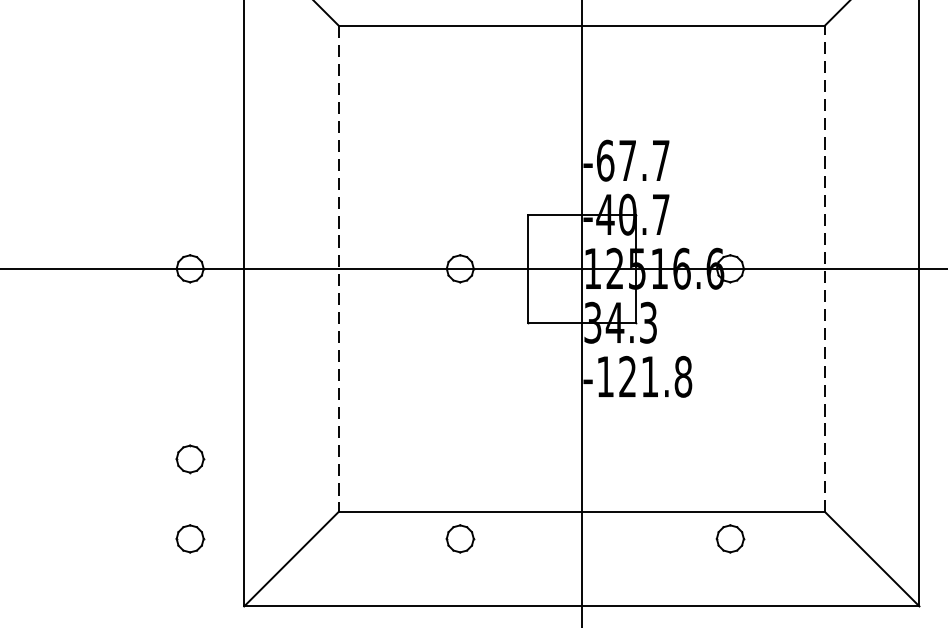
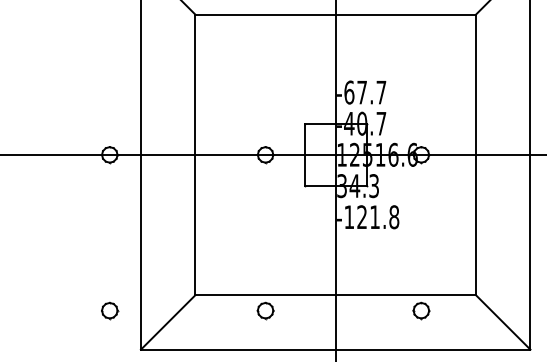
line: (824, 268) -> (475, 154), dashed -> solid
line: (338, 269) -> (195, 155), dashed -> solid
part: (191, 458) -> (110, 264), removed

